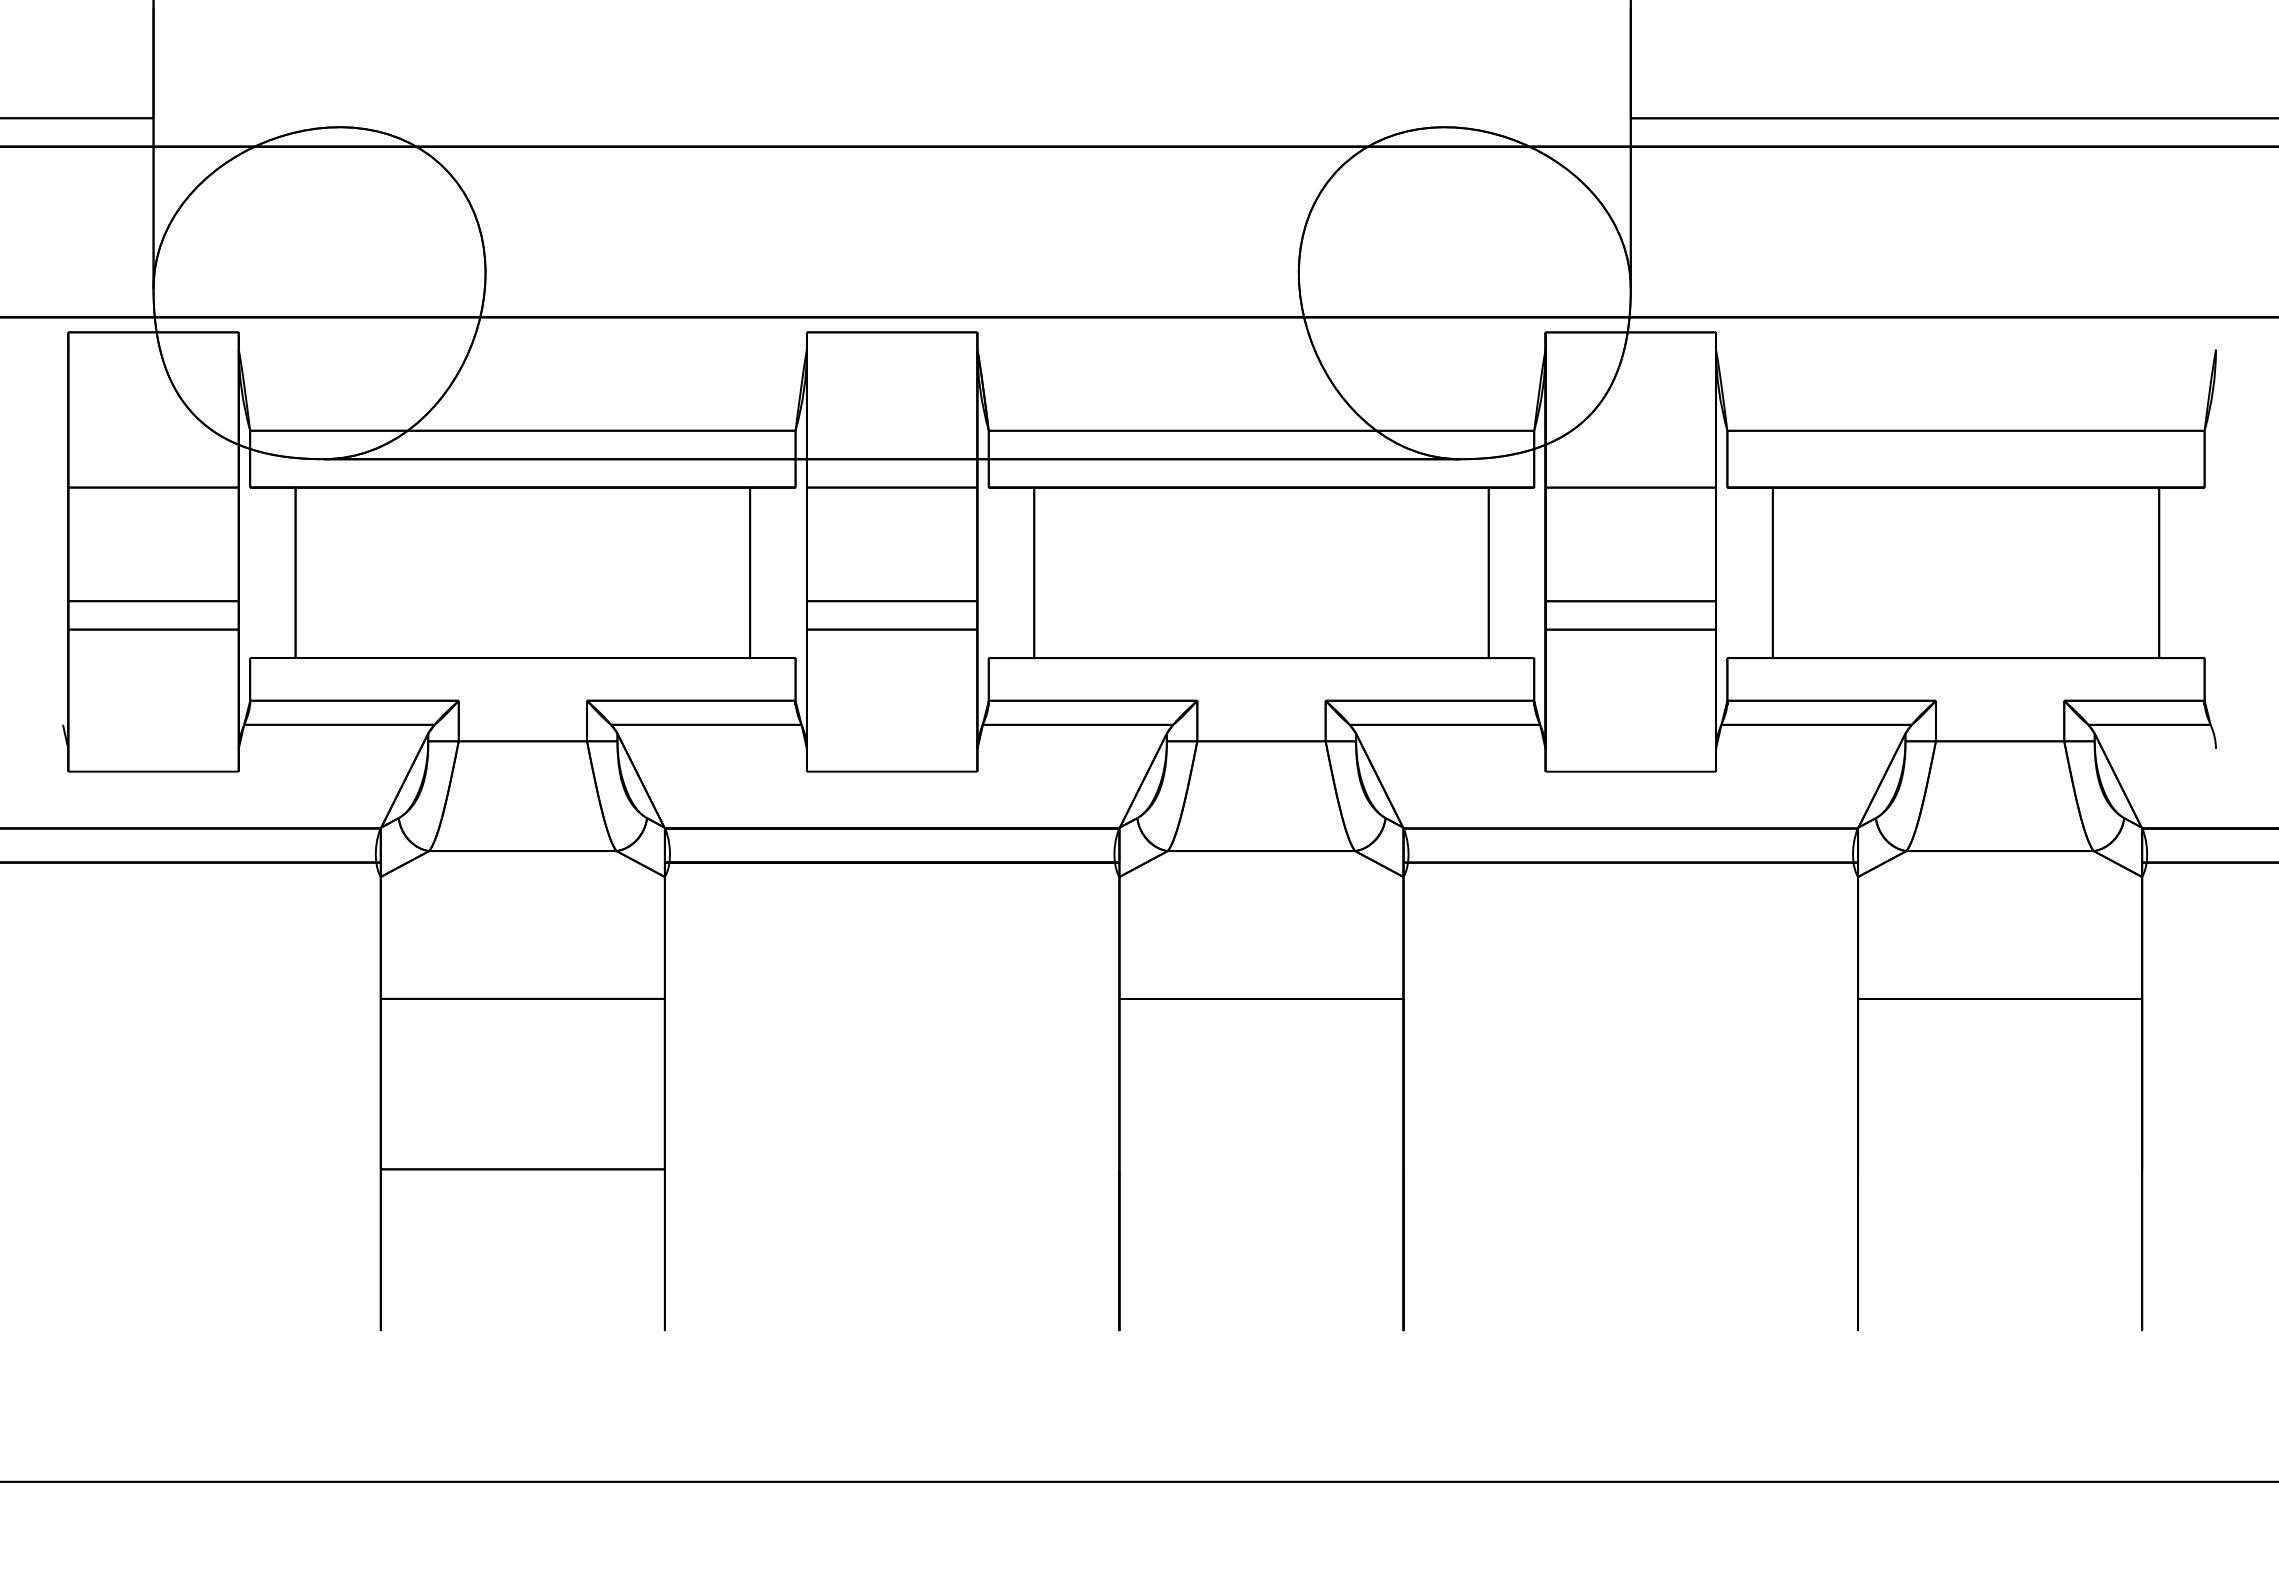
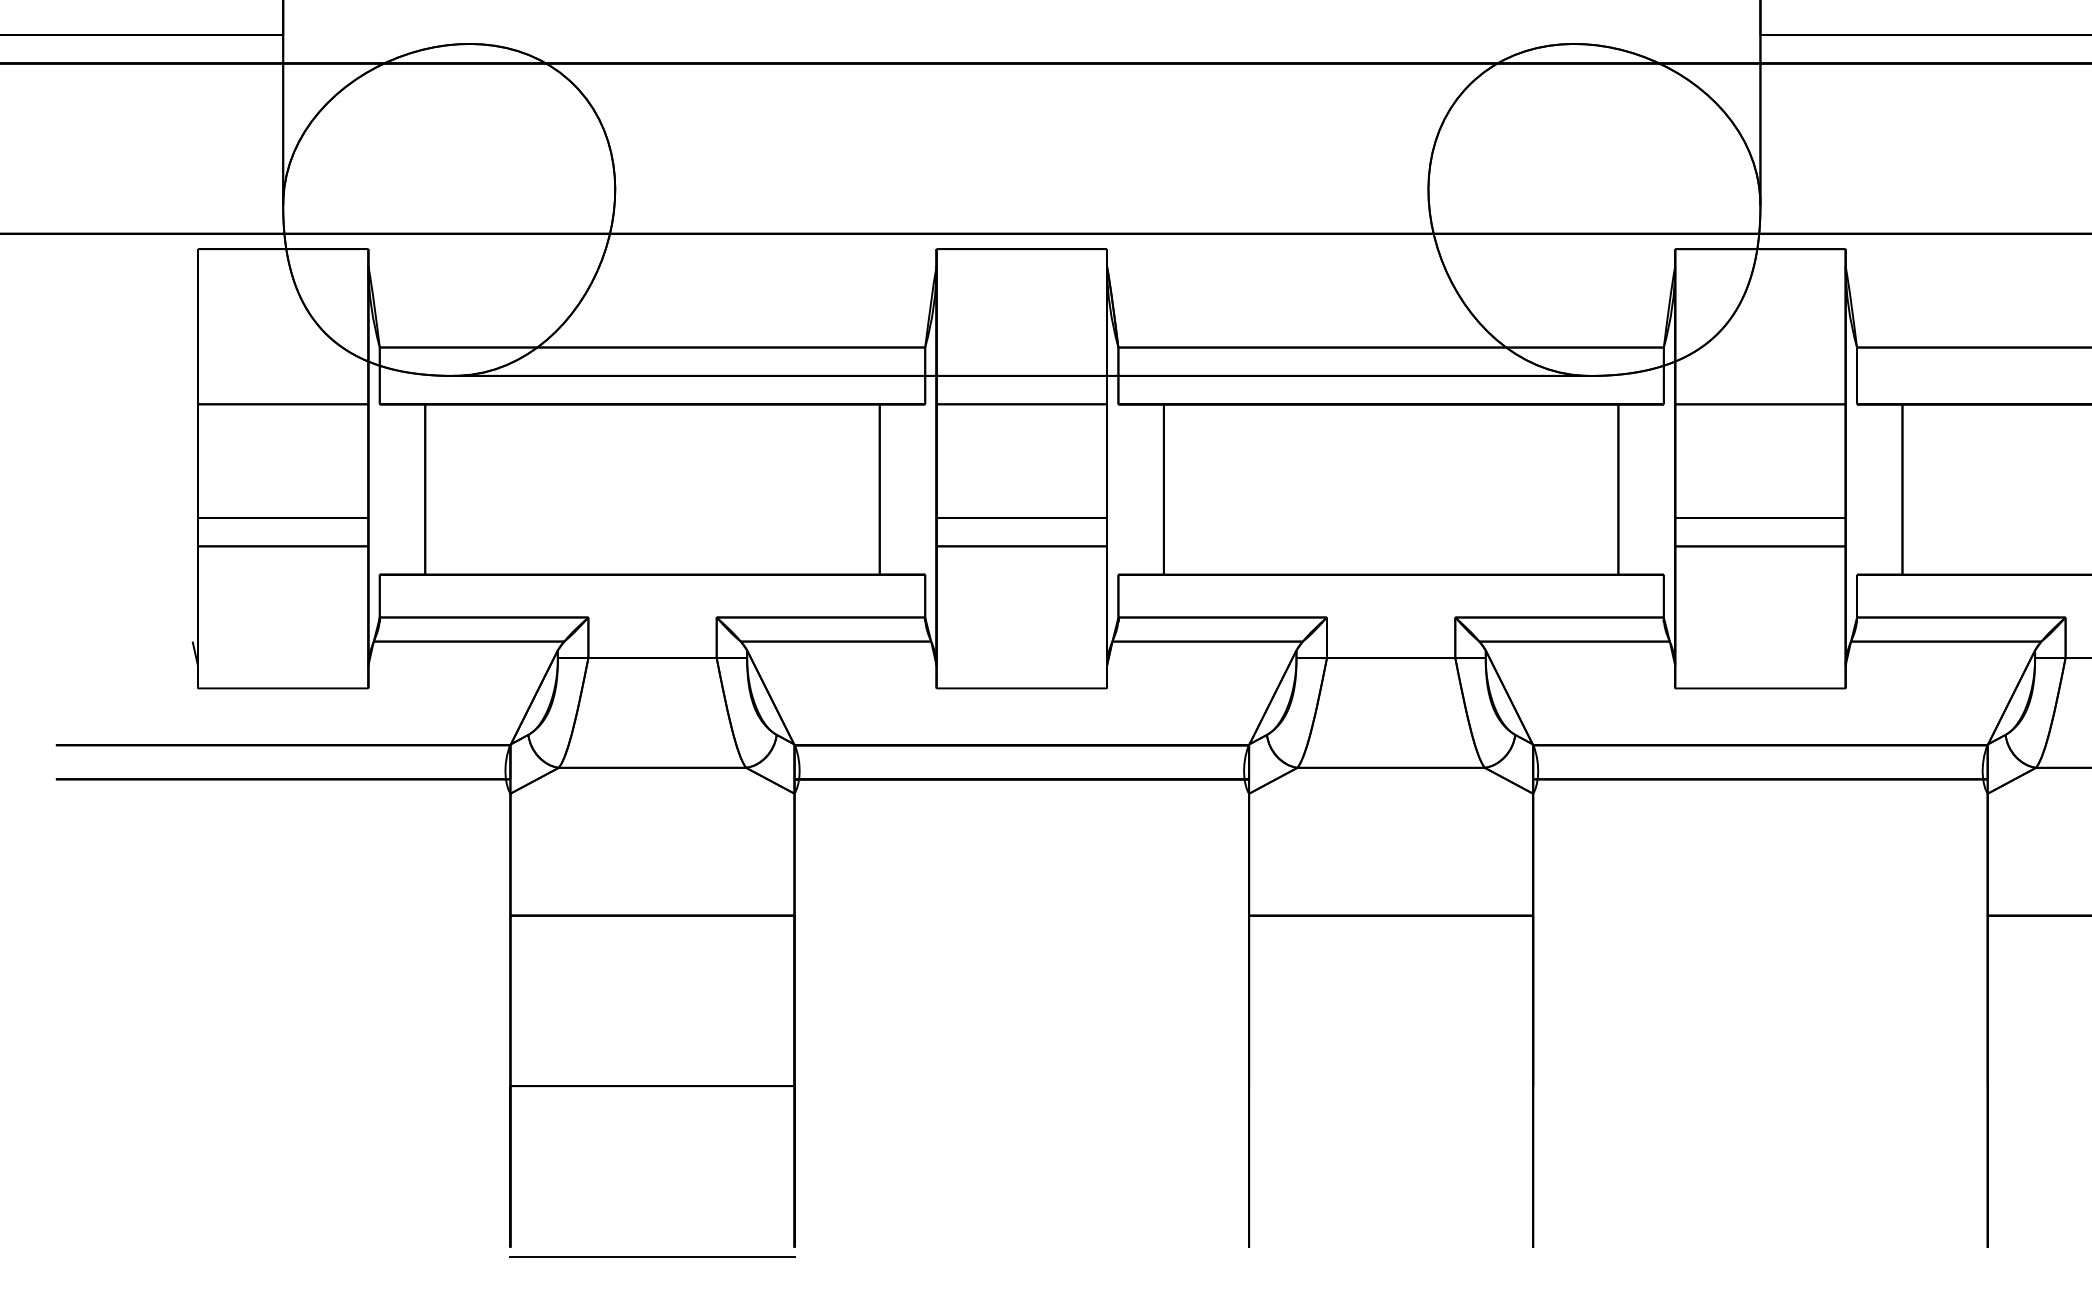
line: (522, 1339) -> (652, 1256), added

